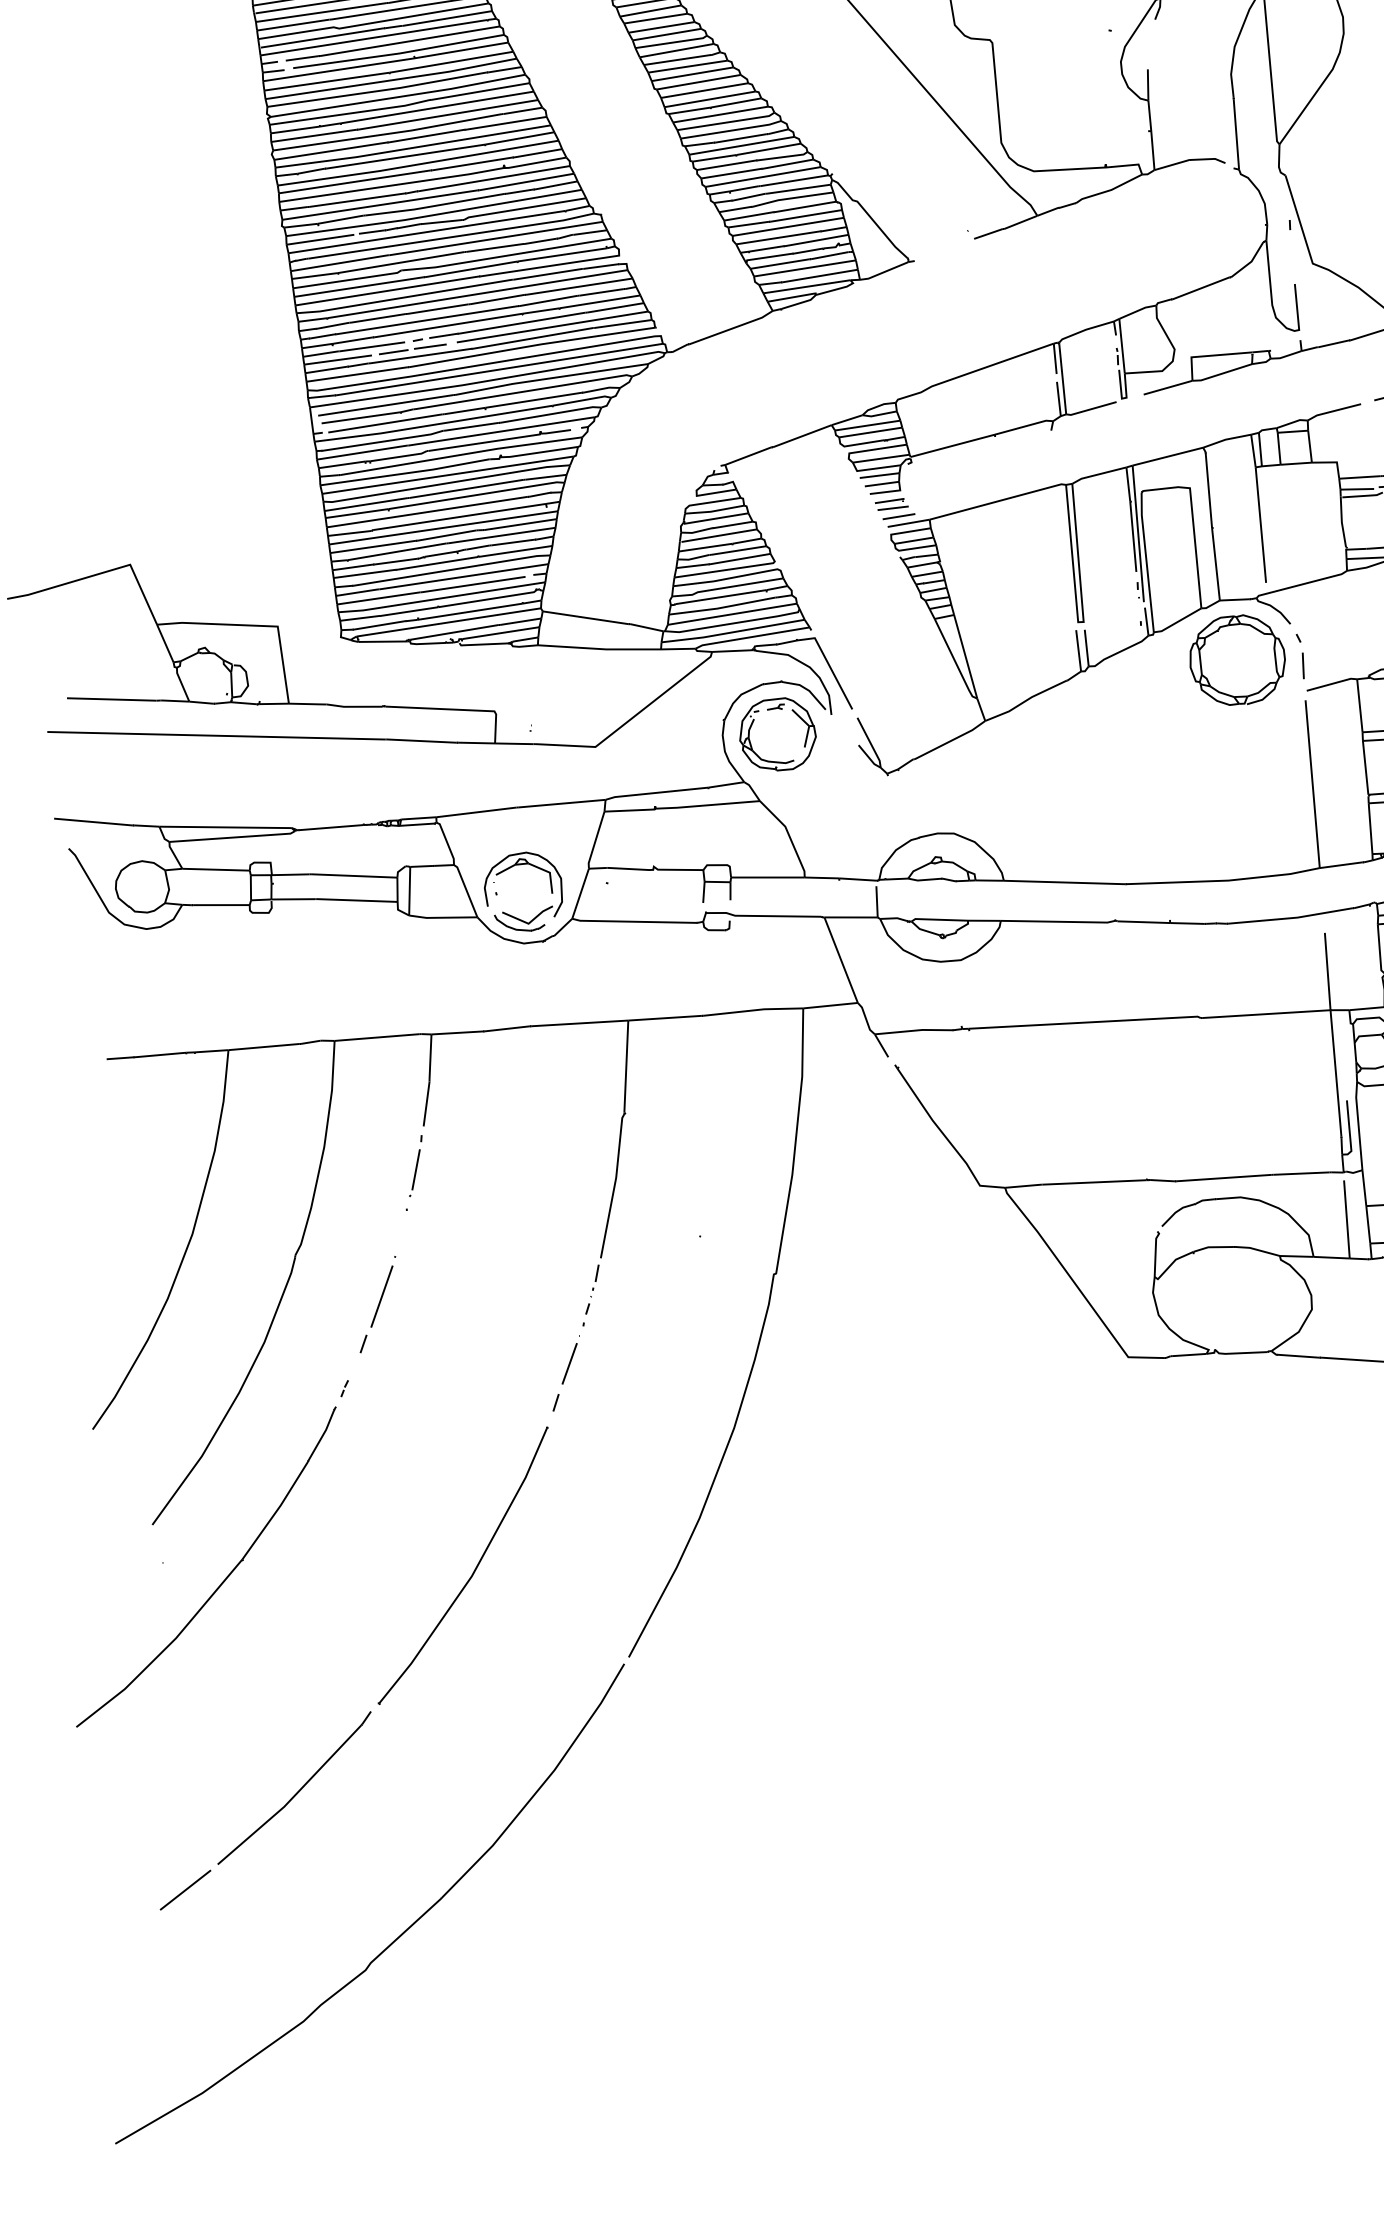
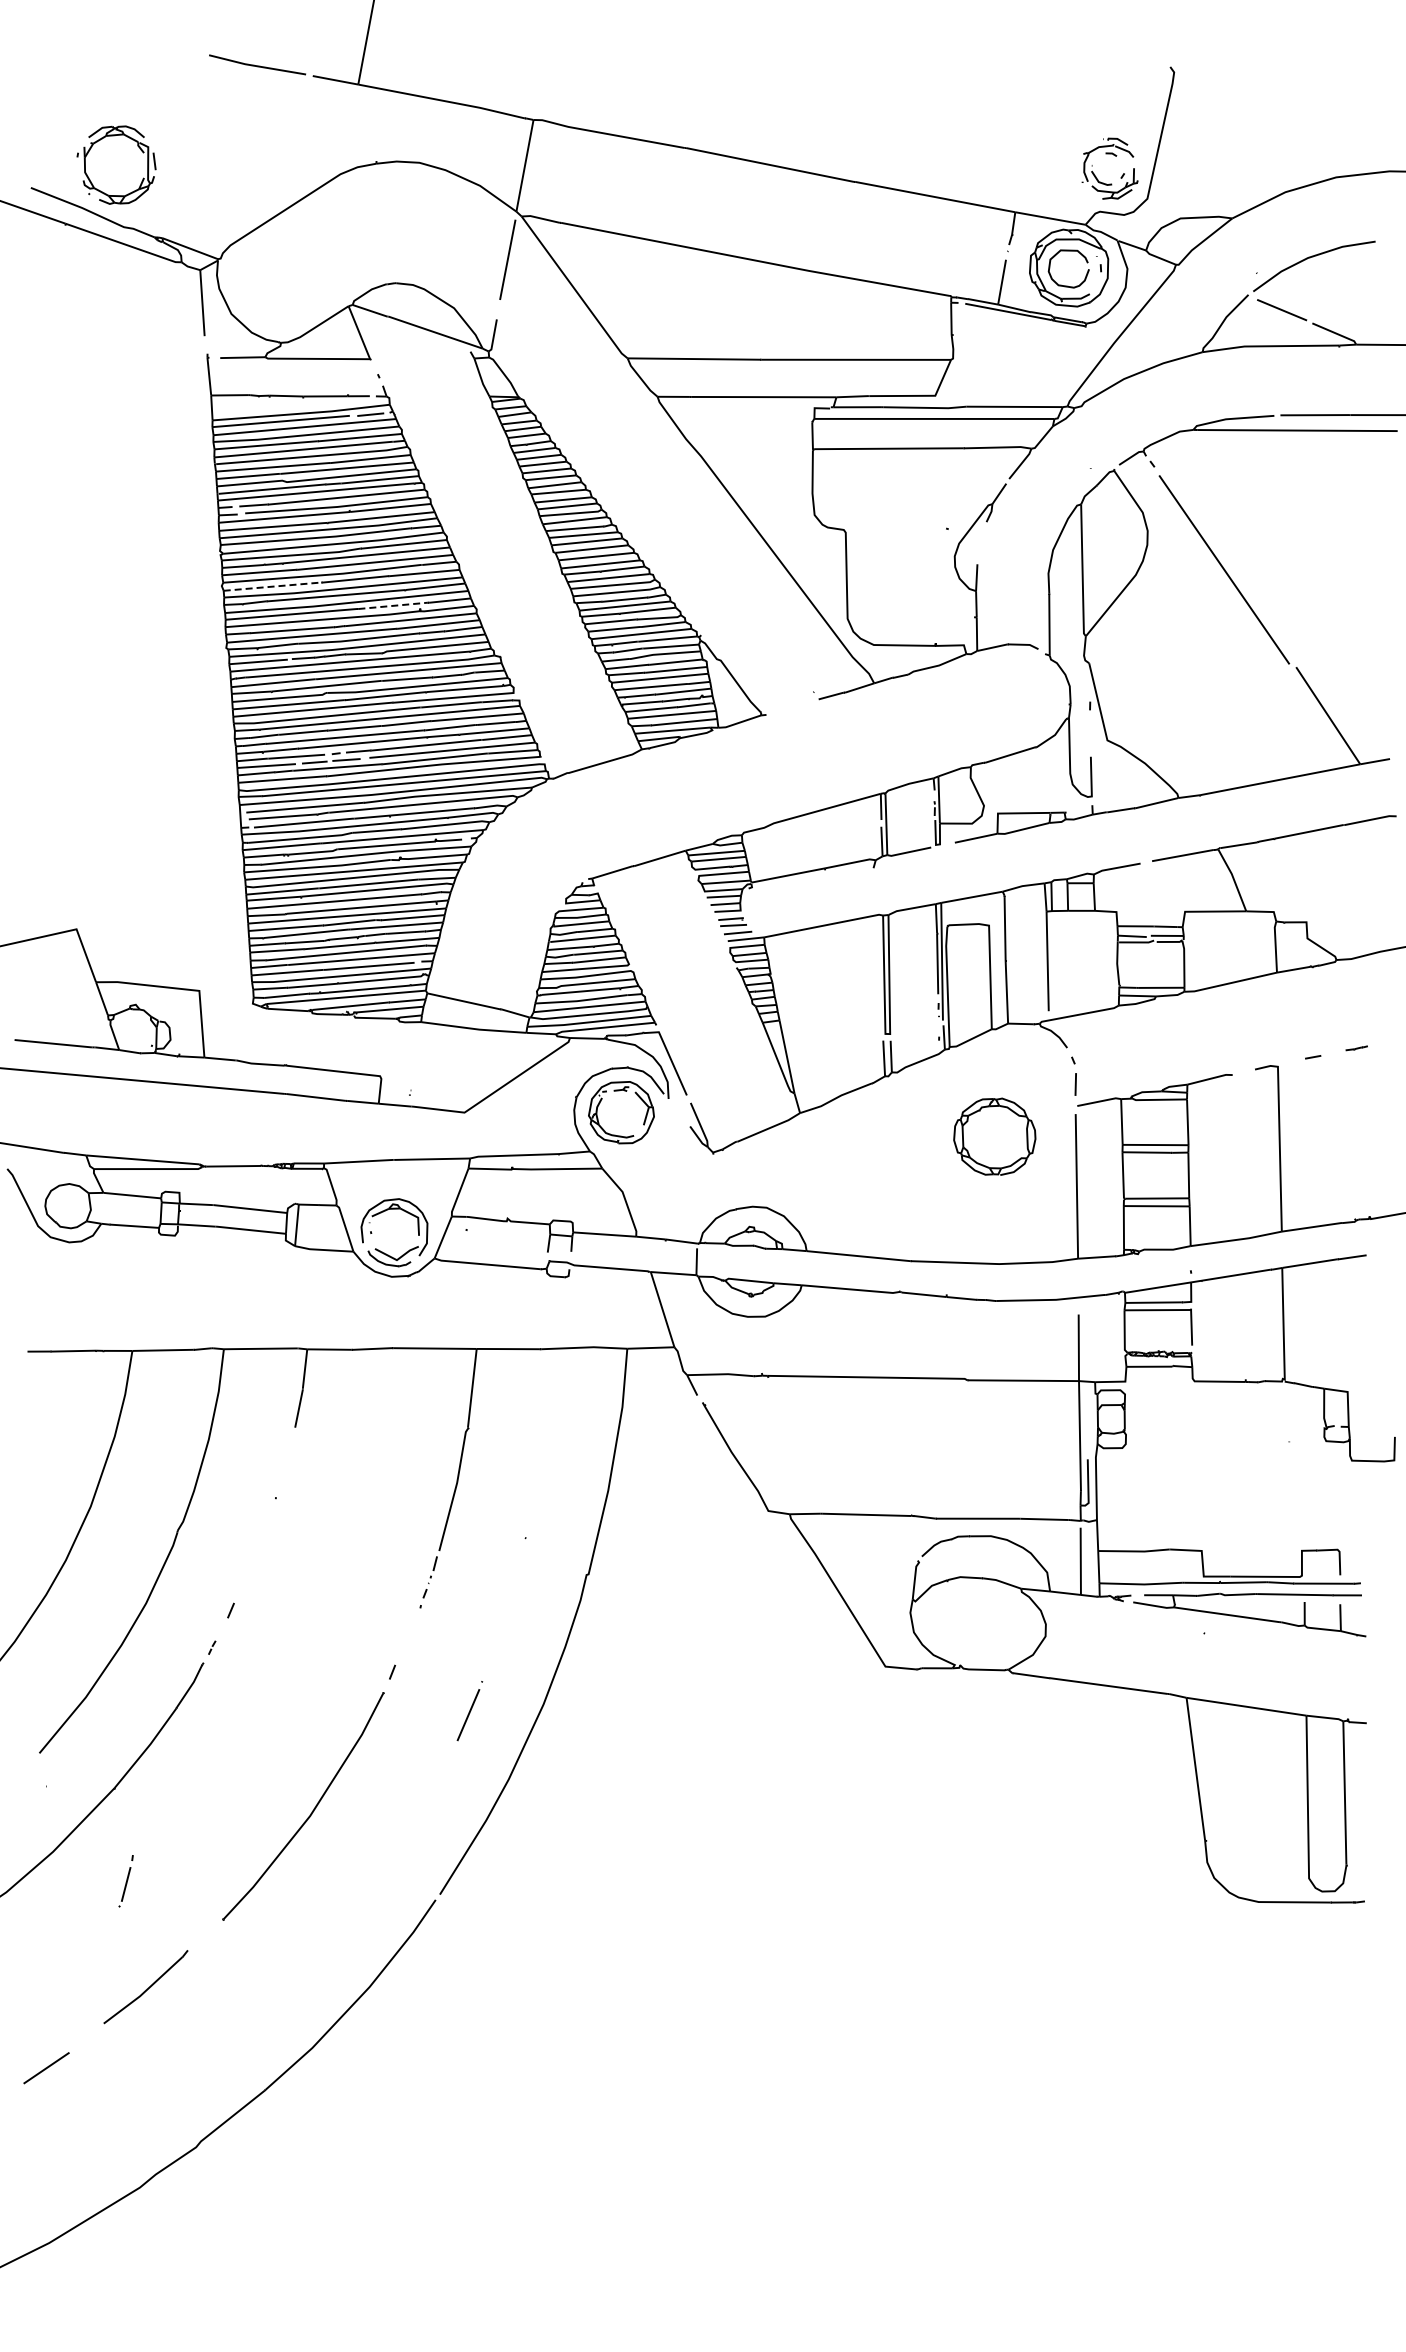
line: (331, 150) -> (273, 586), solid -> dashed
line: (472, 163) -> (393, 605), solid -> dashed
part: (1237, 659) -> (994, 1136), moved
part: (415, 1166) -> (125, 1881), moved
line: (382, 1292) -> (469, 1711), moved
line: (570, 1360) -> (407, 1636), removed
part: (294, 1787) -> (145, 1986), size x0.6

